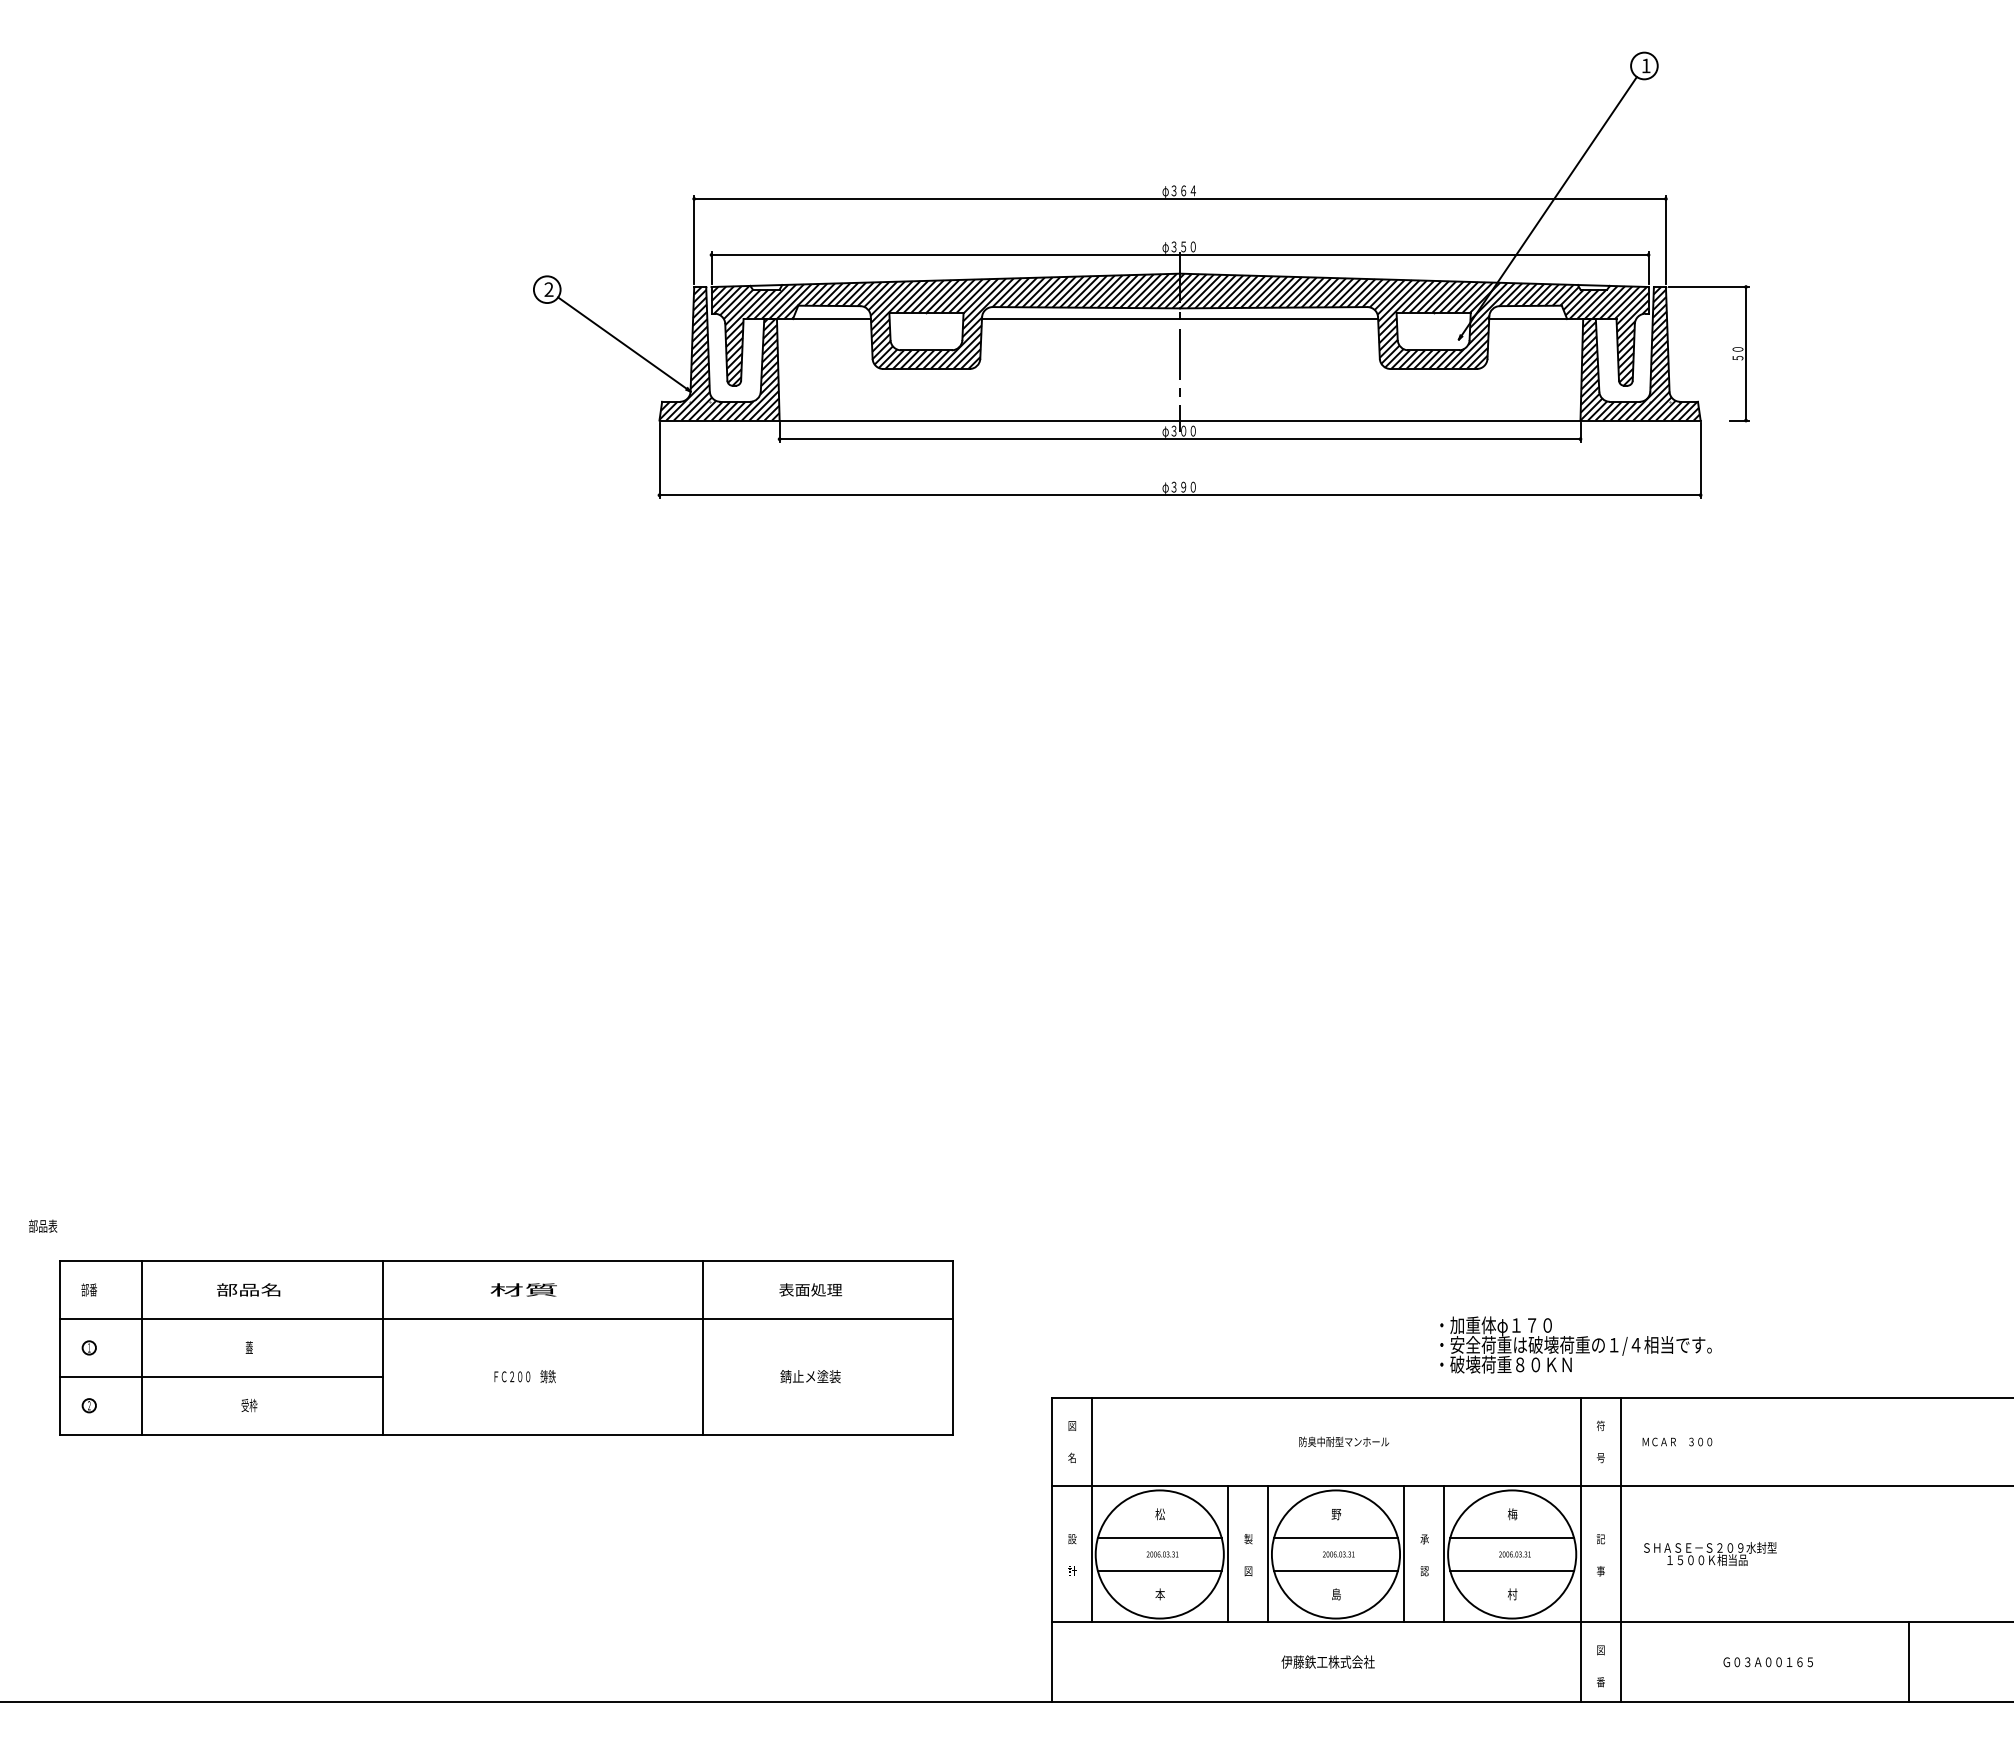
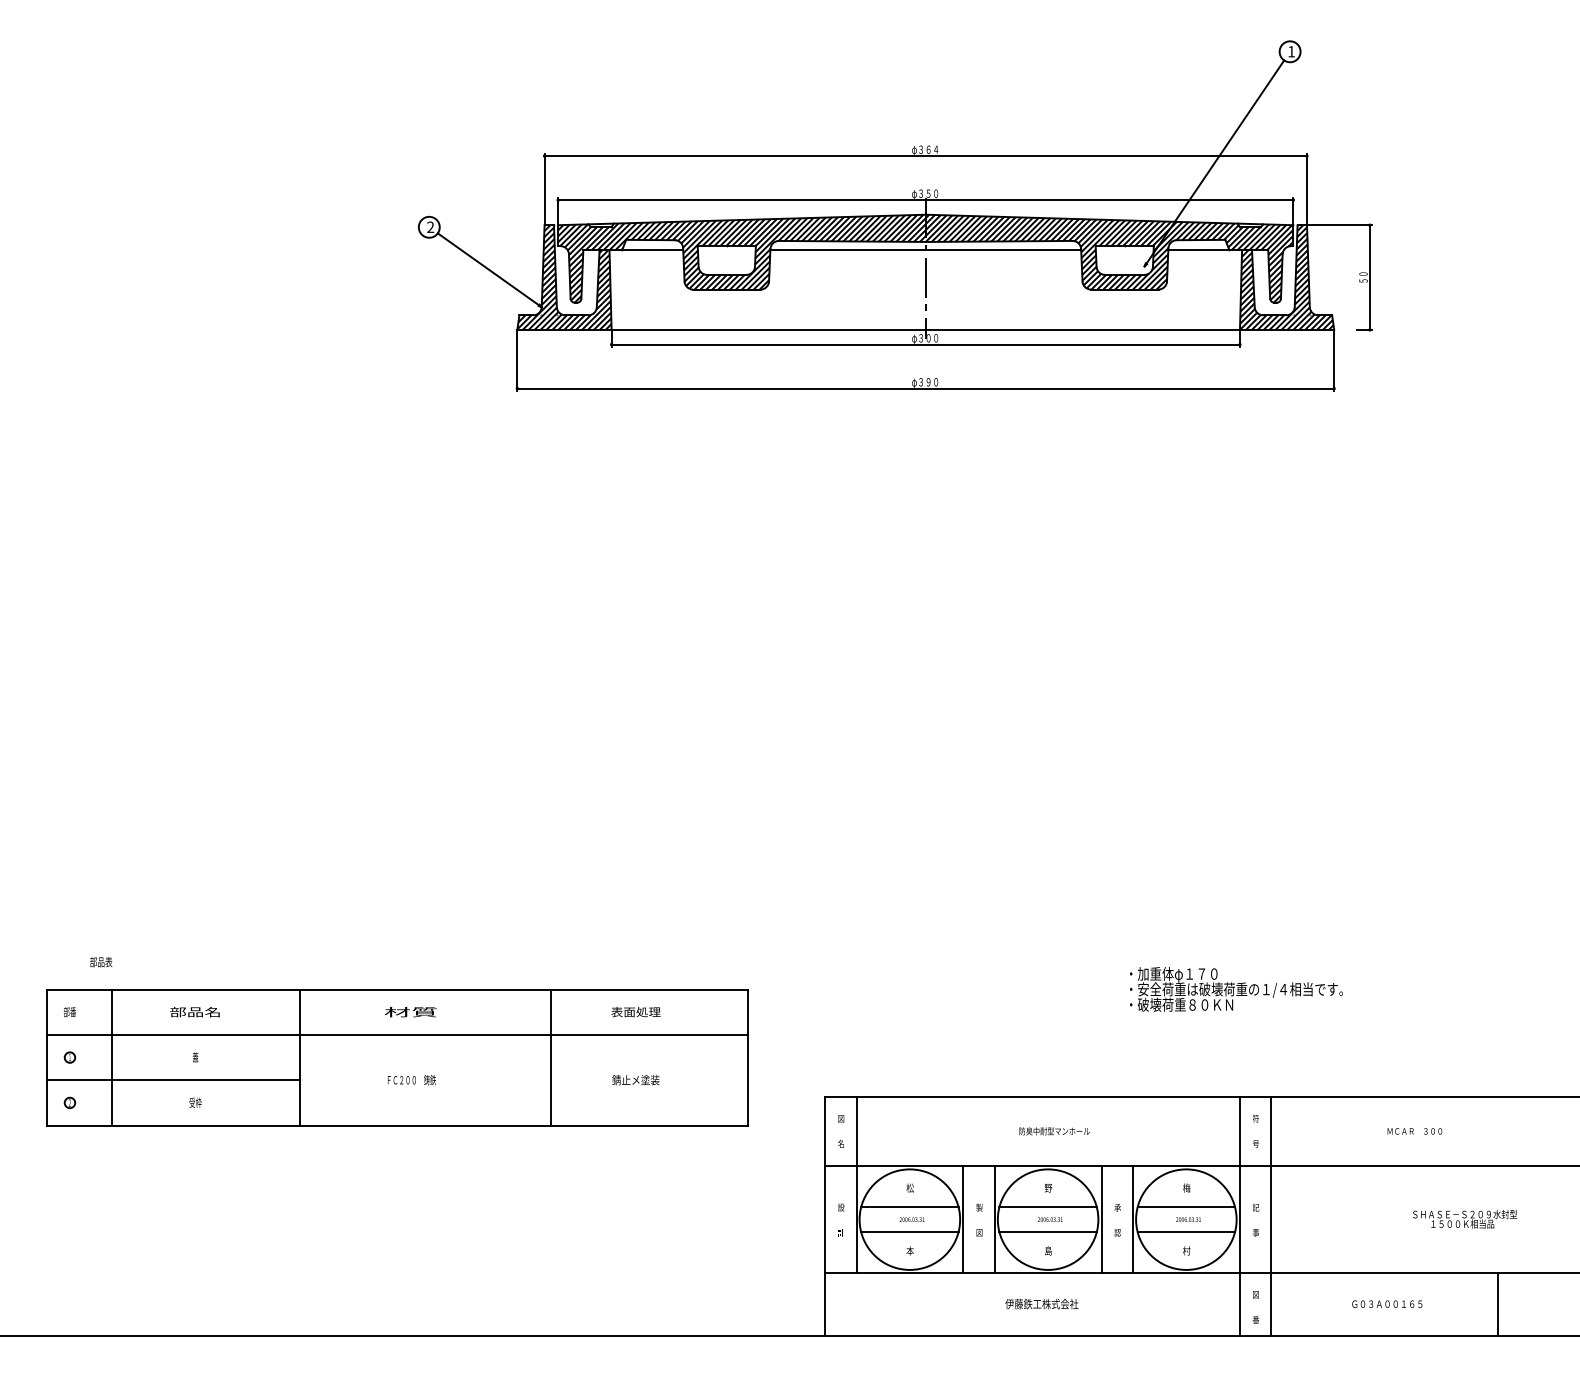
text: (43, 1225) -> (101, 961), moved
text: (1575, 1344) -> (1236, 989), moved
text: (1677, 1441) -> (1414, 1131), moved
text: (1710, 1553) -> (1465, 1218), moved

